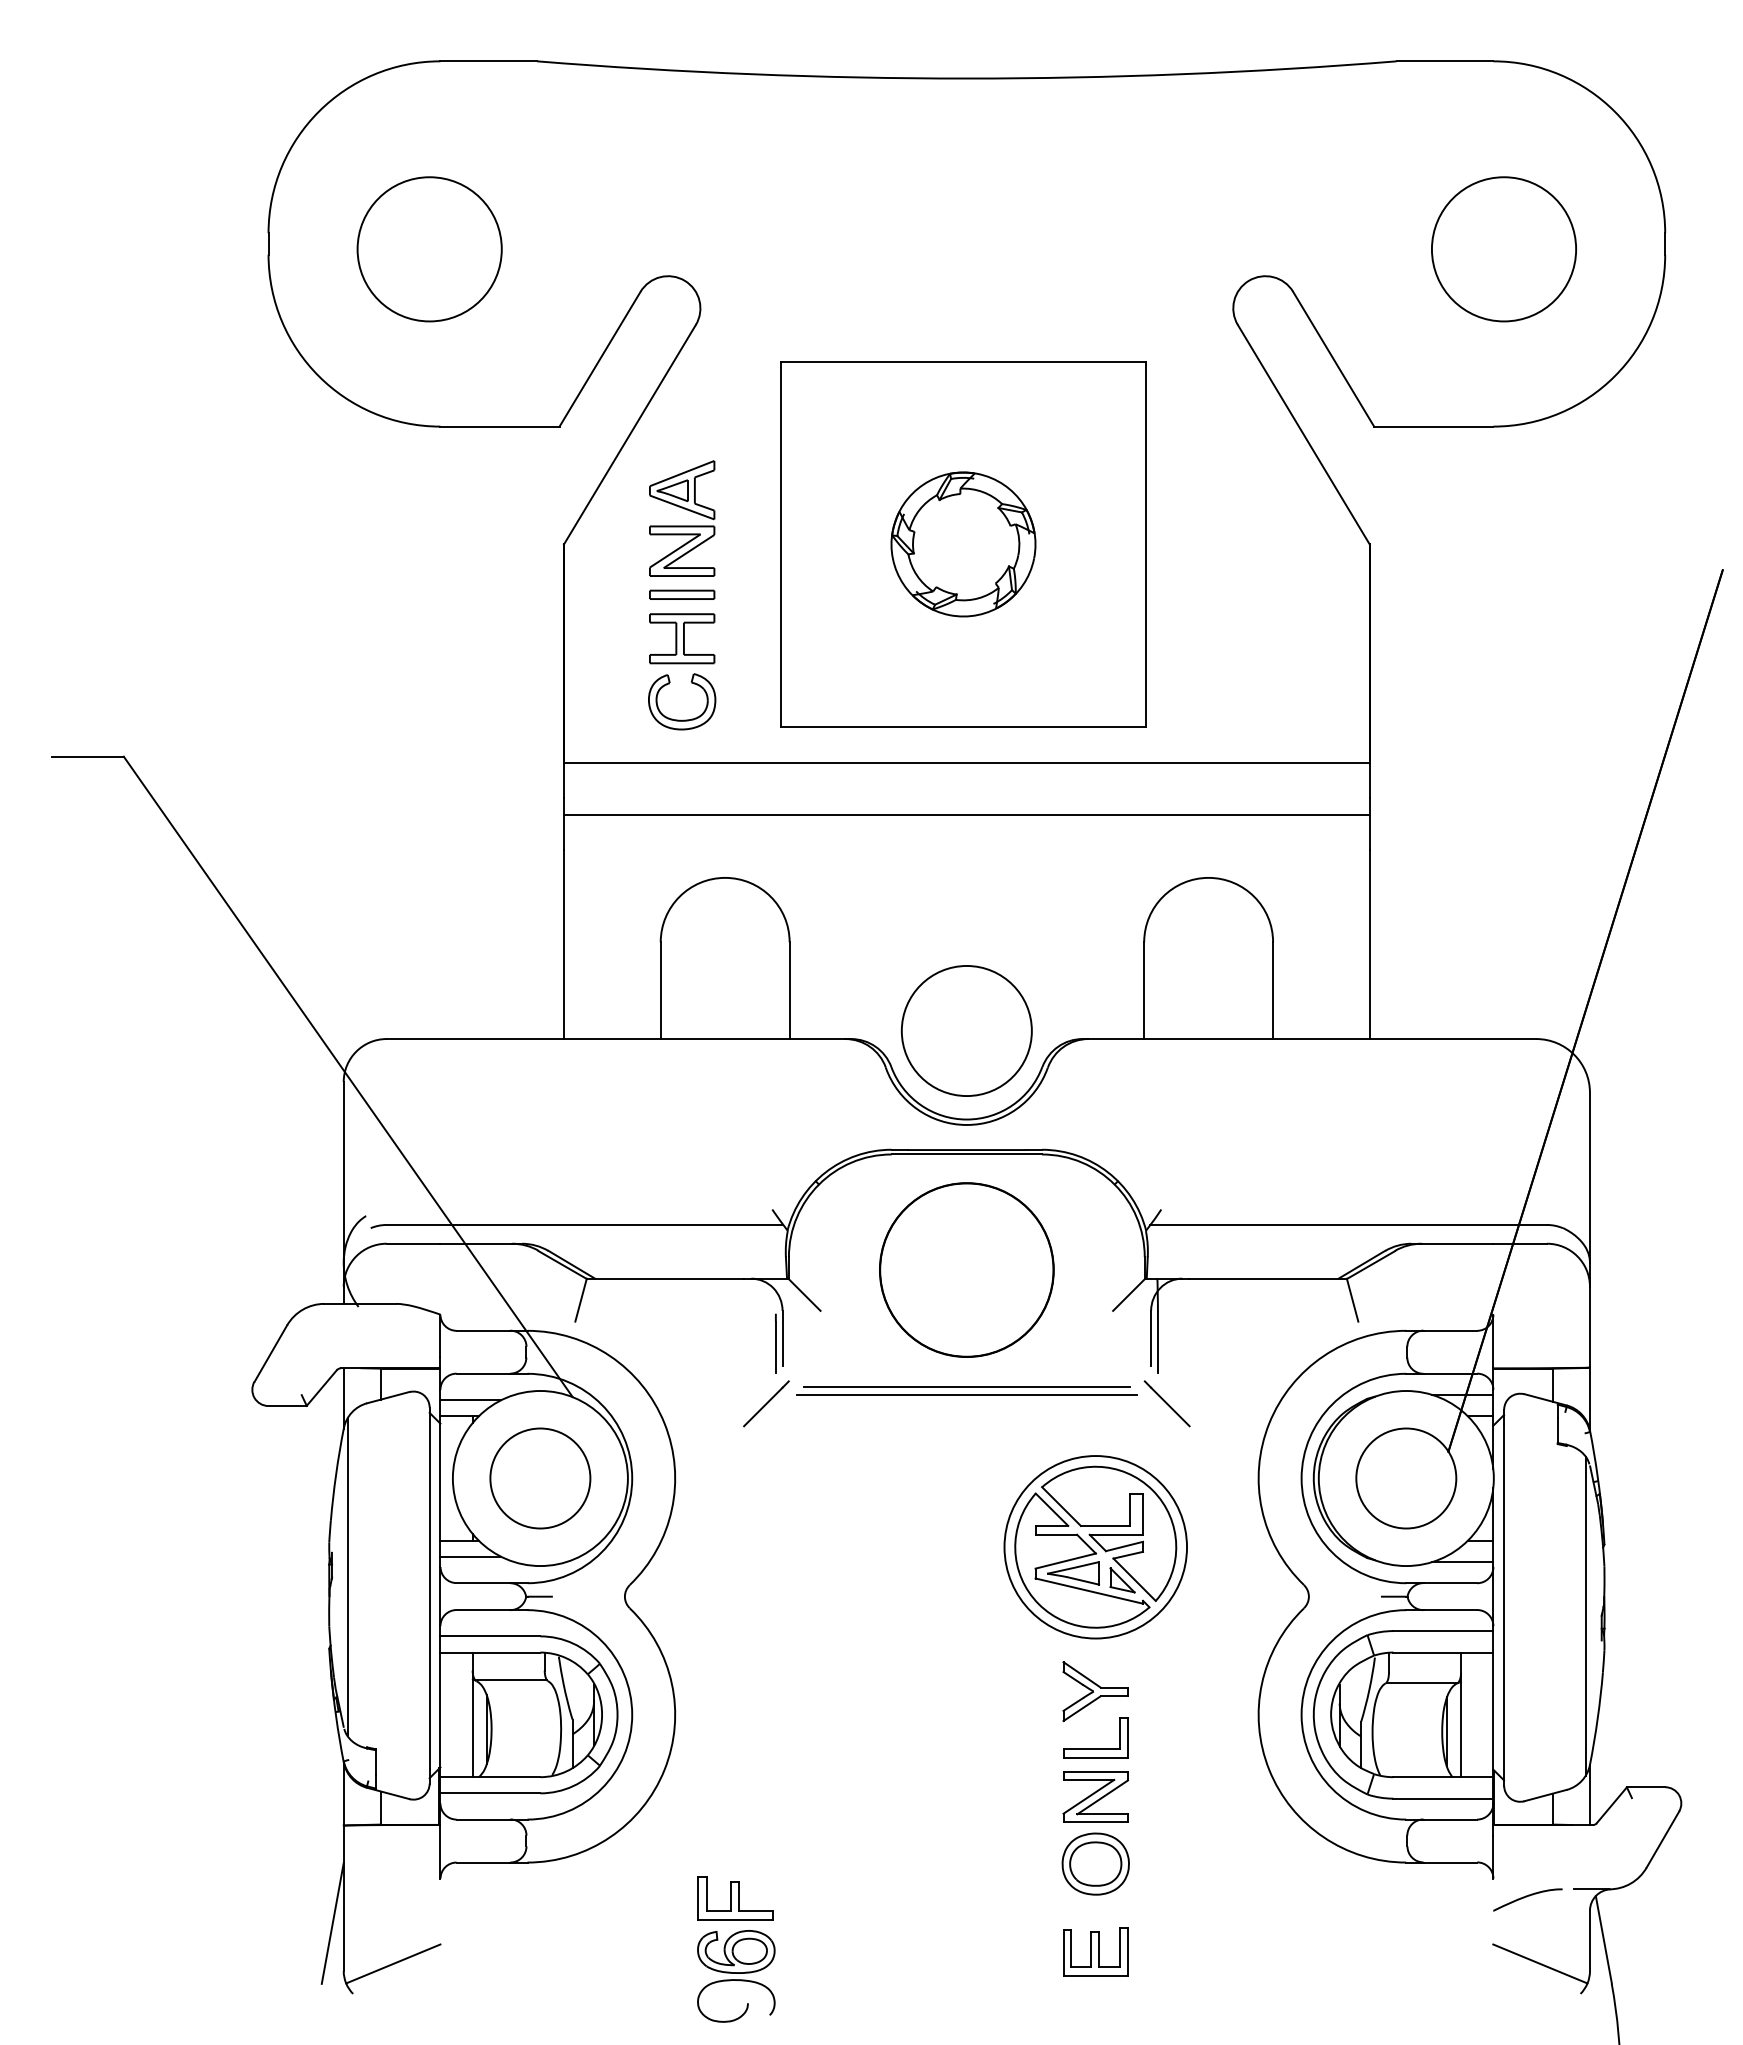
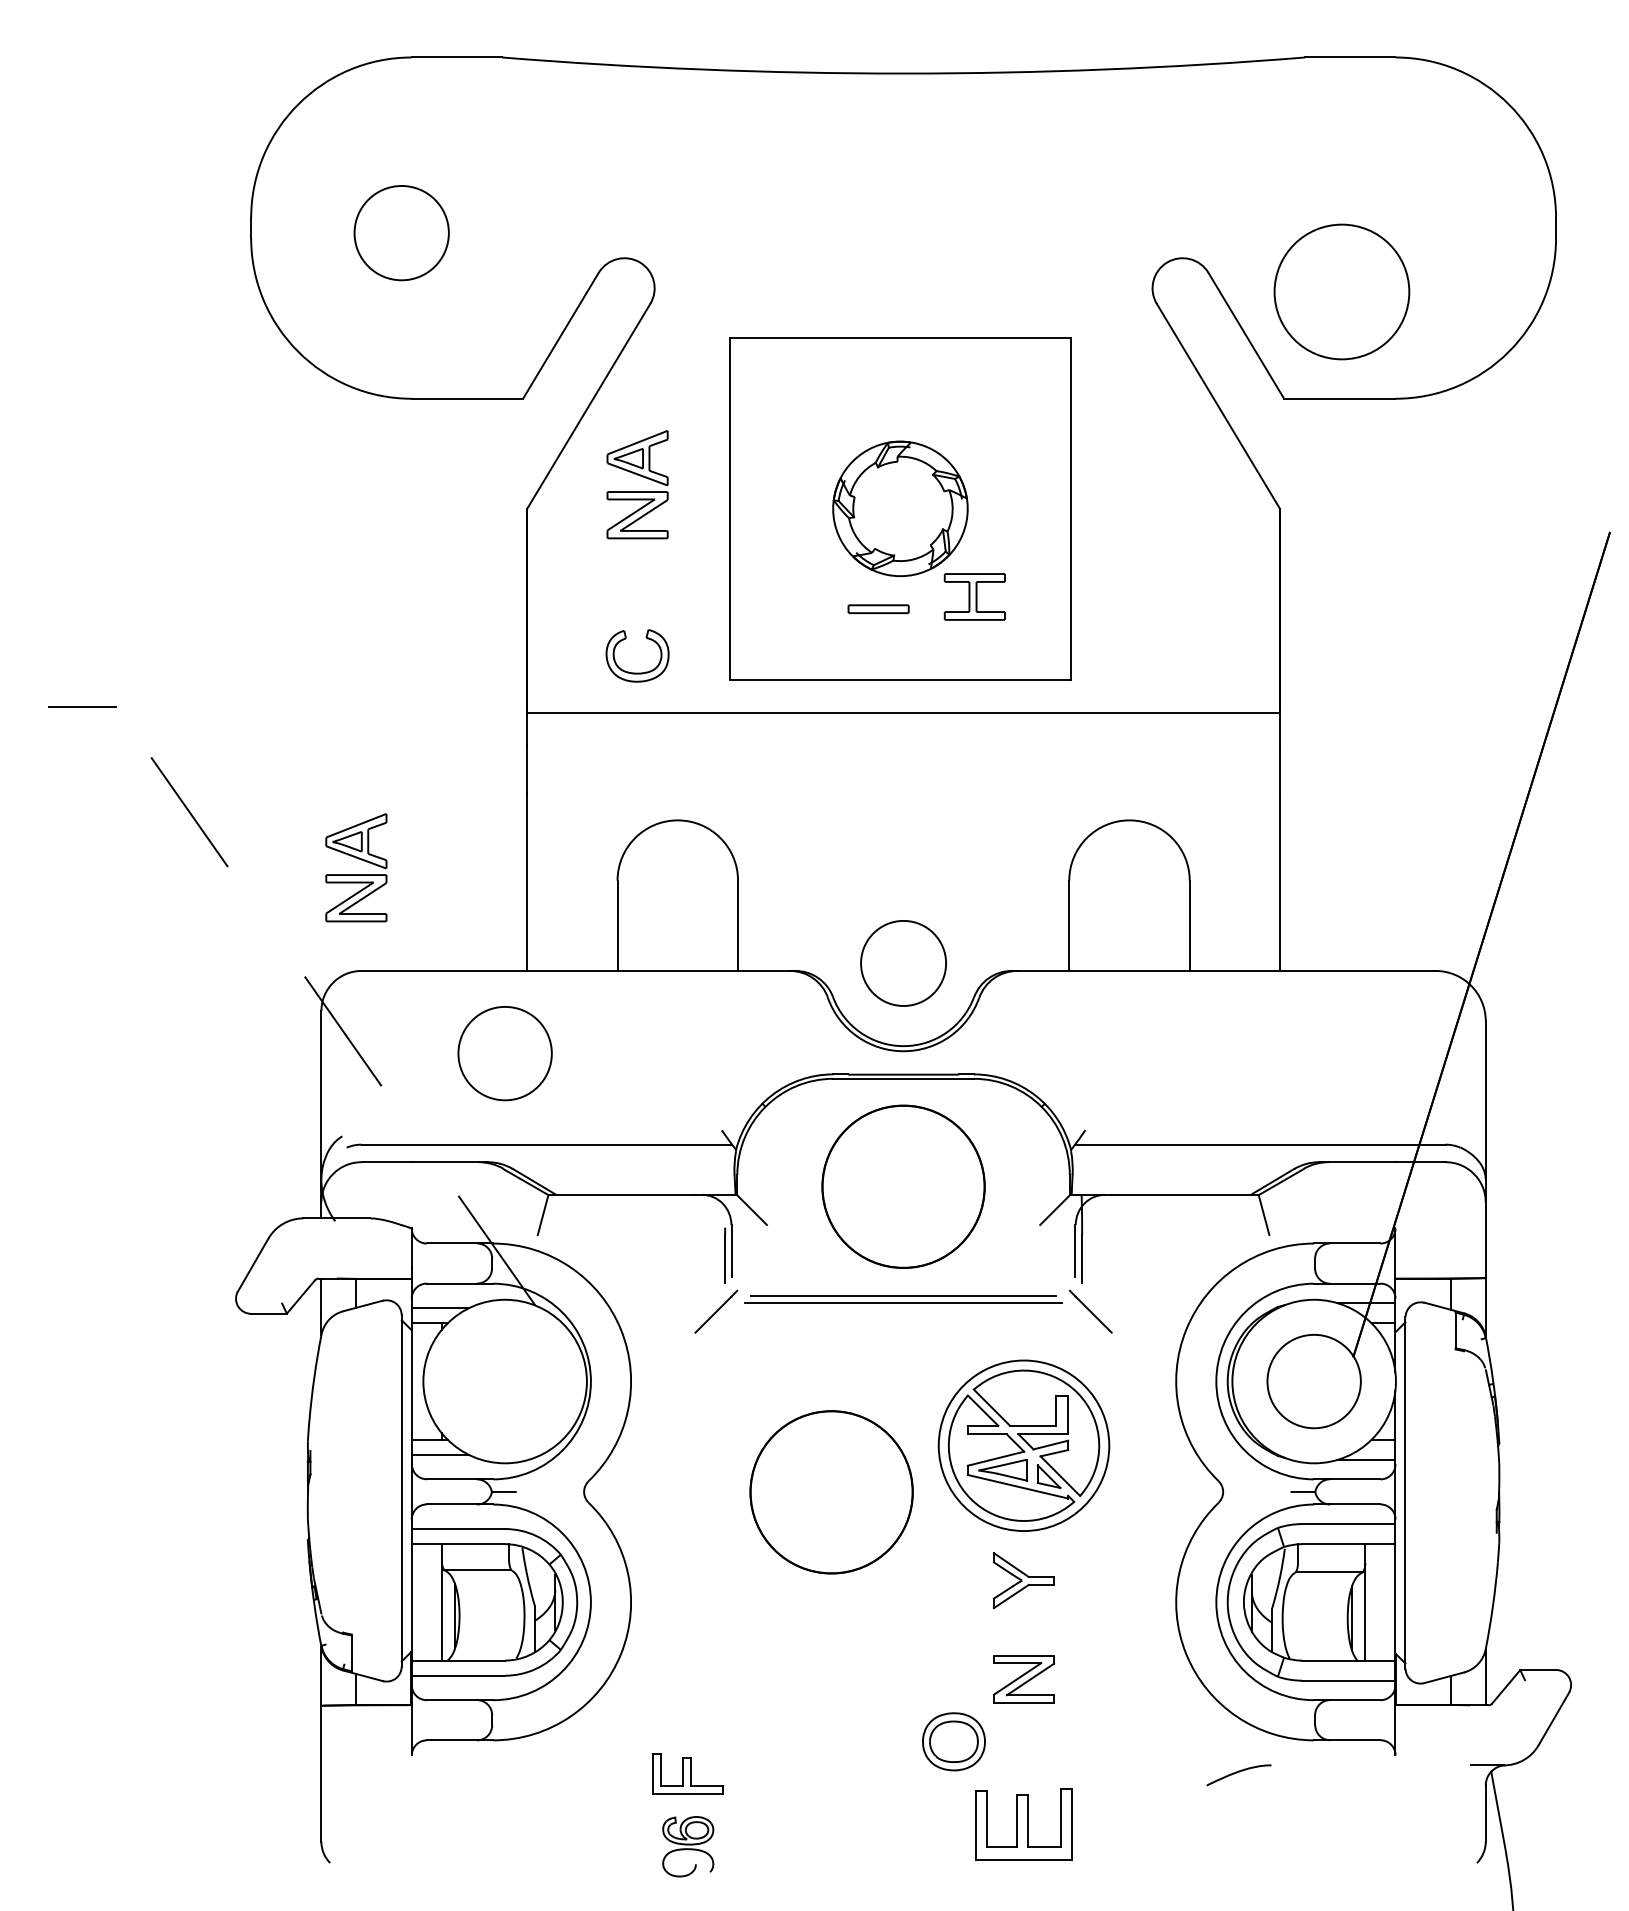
circle: (429, 249) -> (401, 233), size x0.7
circle: (1503, 249) -> (1341, 292), moved
part: (682, 594) -> (878, 608), moved
part: (682, 638) -> (975, 596), moved
line: (966, 815) -> (903, 762), removed
part: (381, 935) -> (356, 874), added
circle: (966, 1030) -> (903, 962), size x0.7
line: (348, 1076) -> (325, 1005), solid -> dashed
circle: (540, 1478) -> (505, 1053), moved
line: (347, 1576) -> (324, 1473), removed
circle: (889, 1596) -> (831, 1491), added
line: (1585, 1616) -> (1481, 1510), removed
part: (1095, 1748) -> (1023, 1633), removed
part: (1095, 1863) -> (953, 1741), moved
curve: (1526, 1897) -> (1237, 1773), moved
line: (332, 1923) -> (310, 1797), removed
part: (1095, 1951) -> (1023, 1823), size x1.6
line: (393, 1963) -> (367, 1834), removed
line: (1540, 1963) -> (1439, 1834), removed
part: (736, 1976) -> (688, 1846), size x0.7

